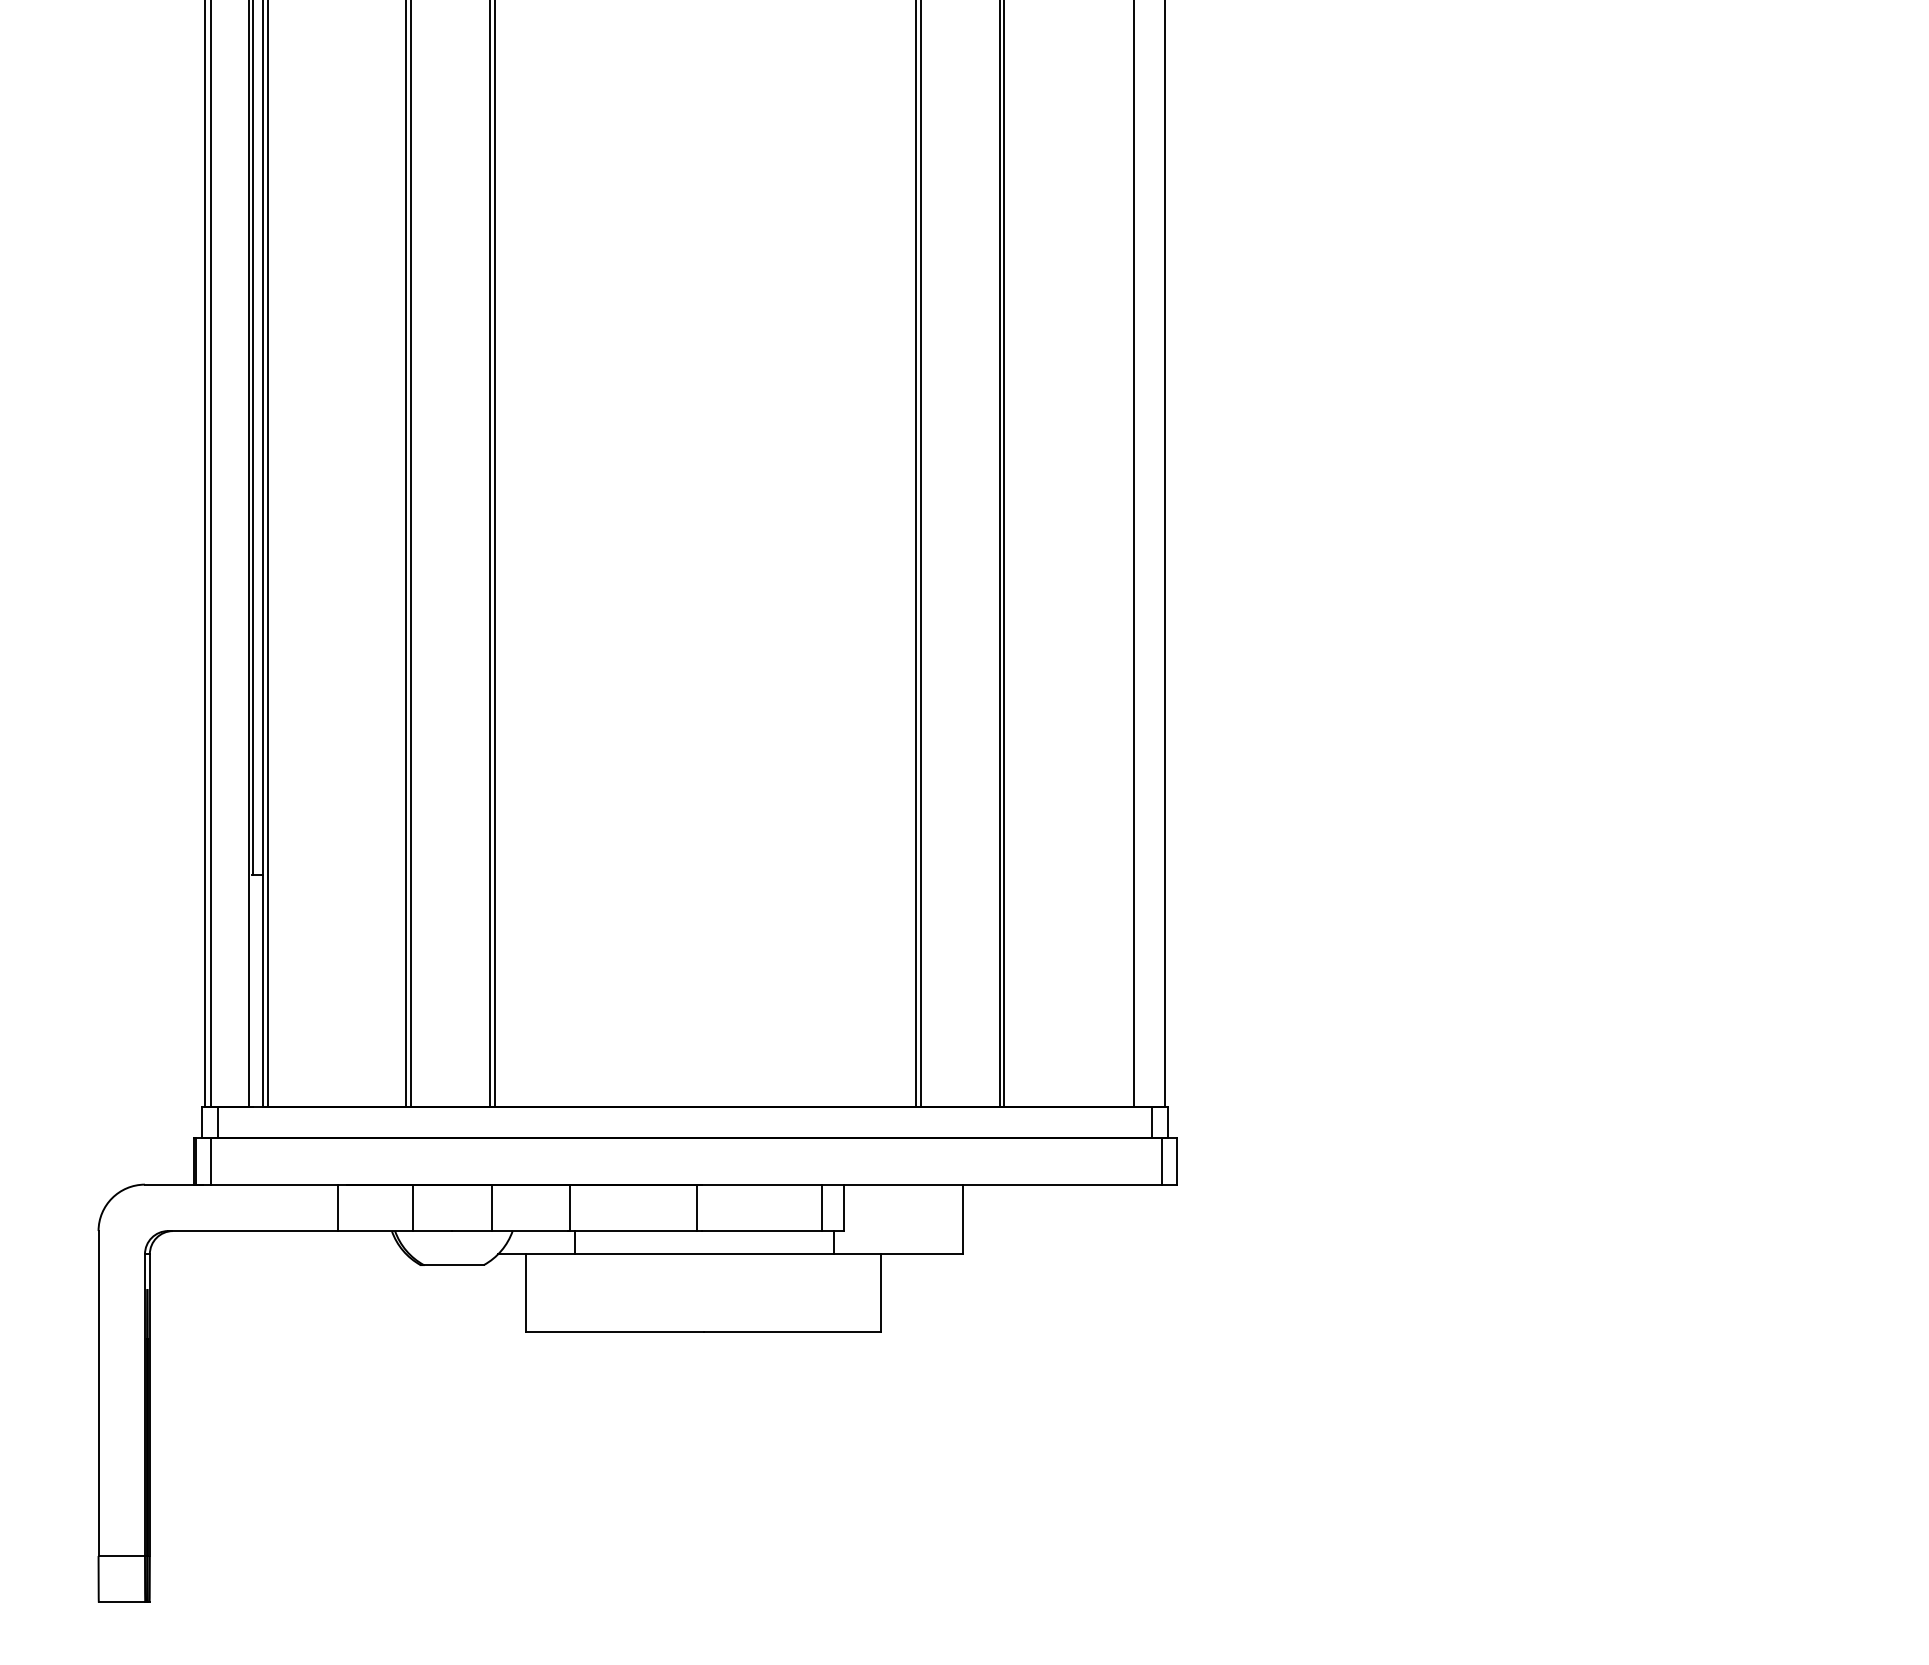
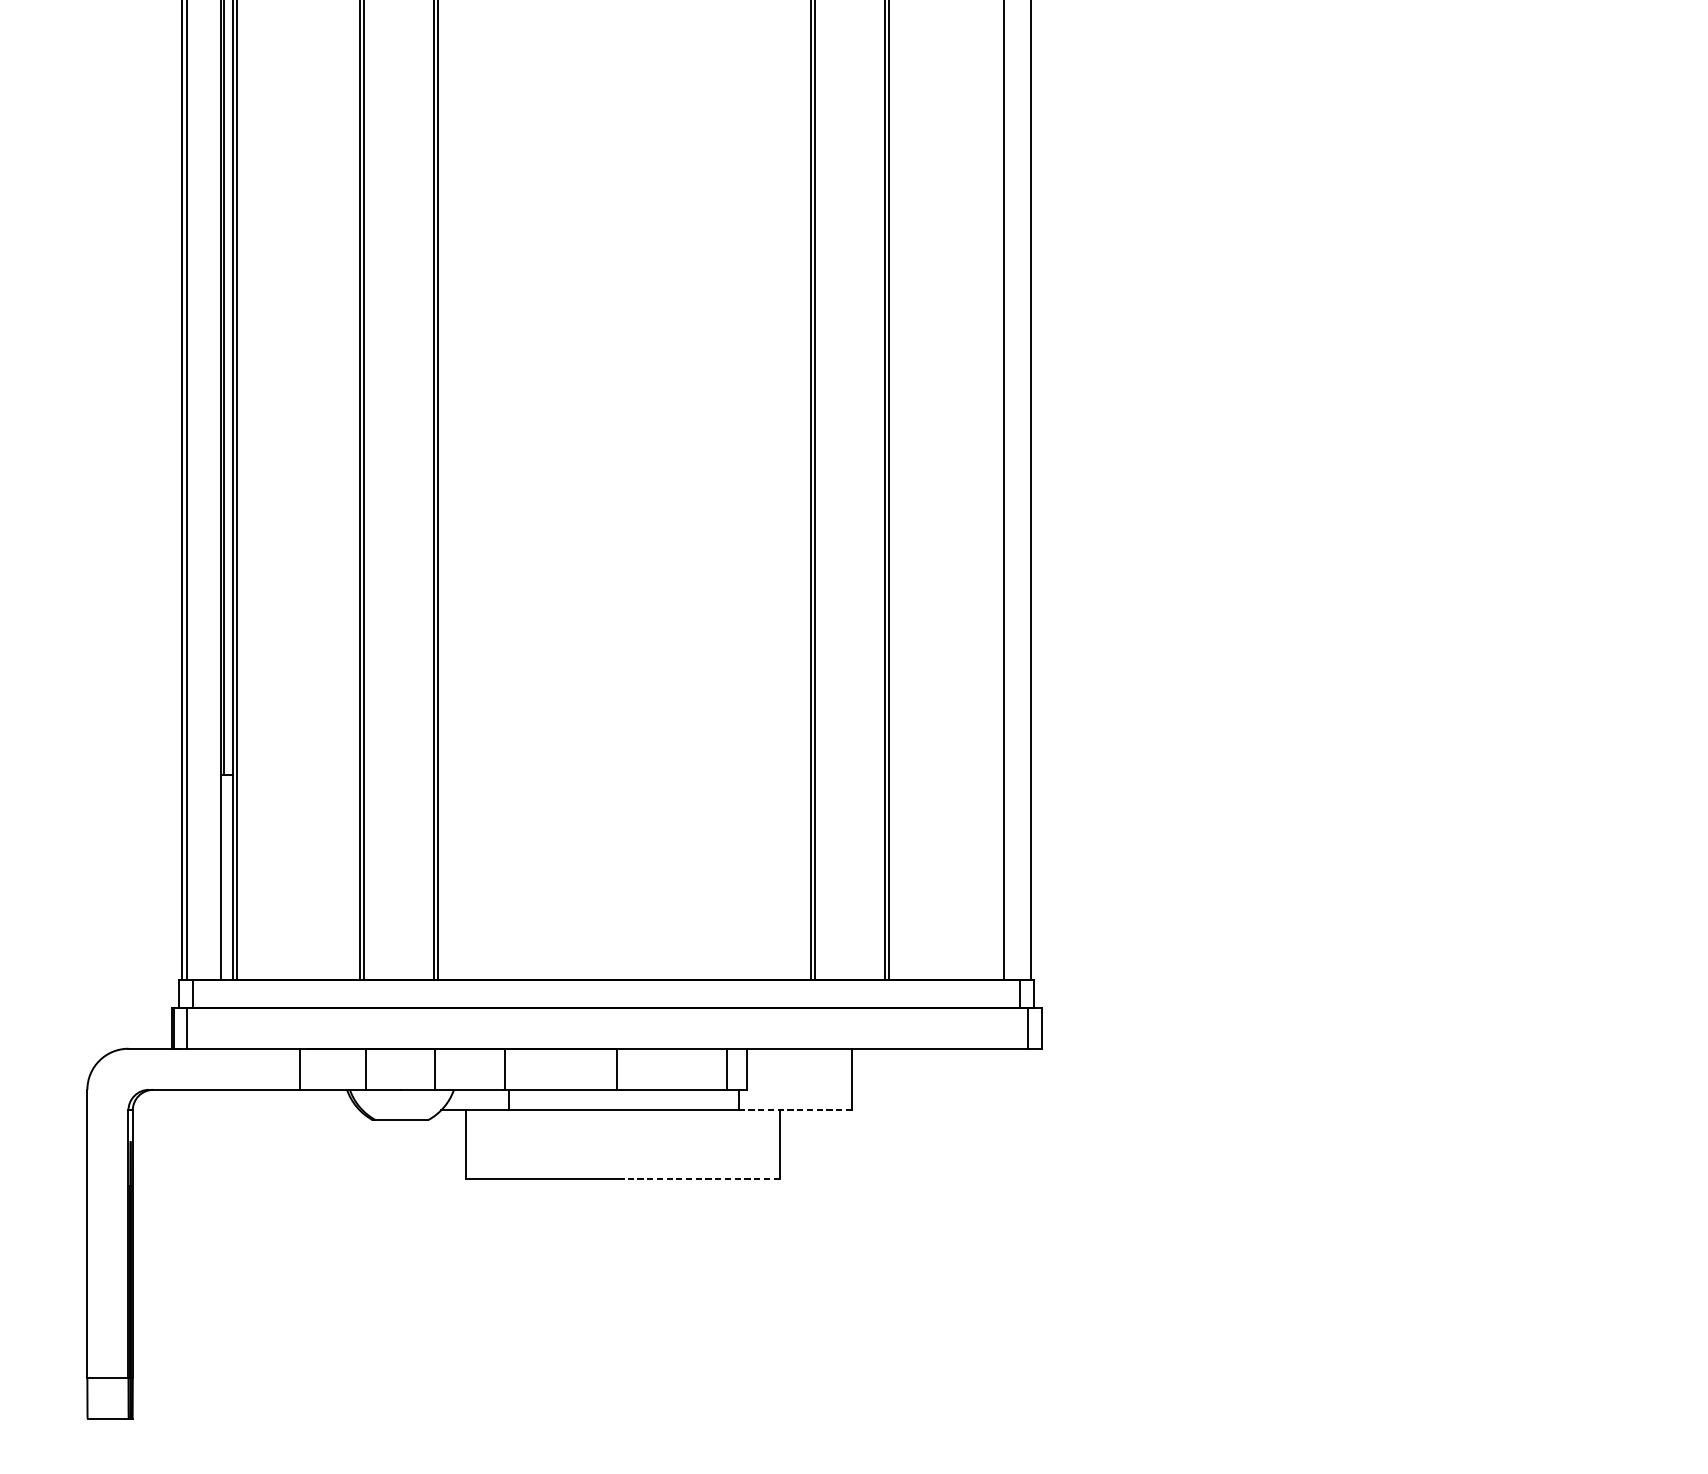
line: (898, 1254) -> (795, 1110), solid -> dashed
line: (792, 1331) -> (701, 1178), solid -> dashed

